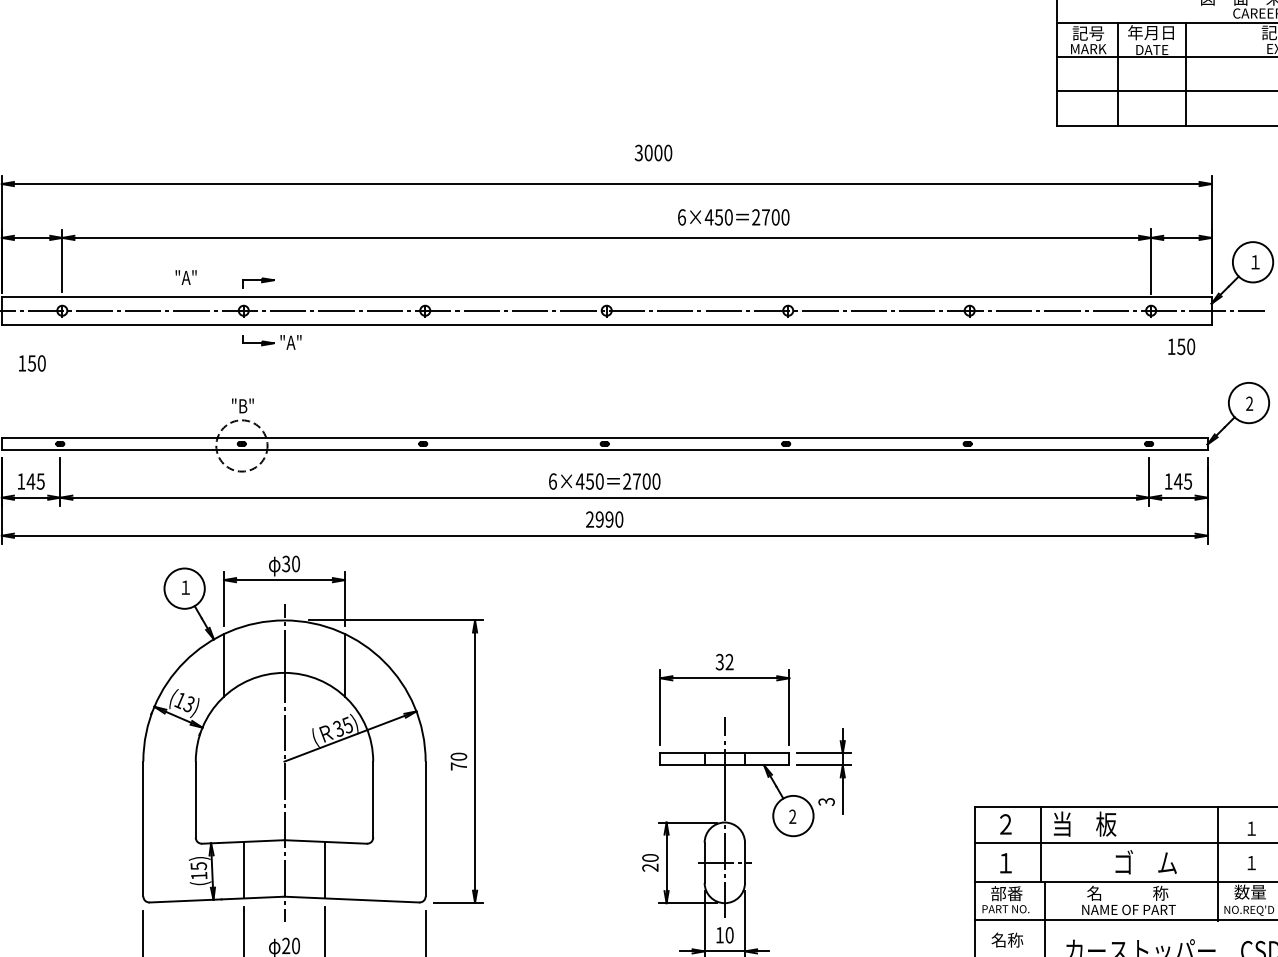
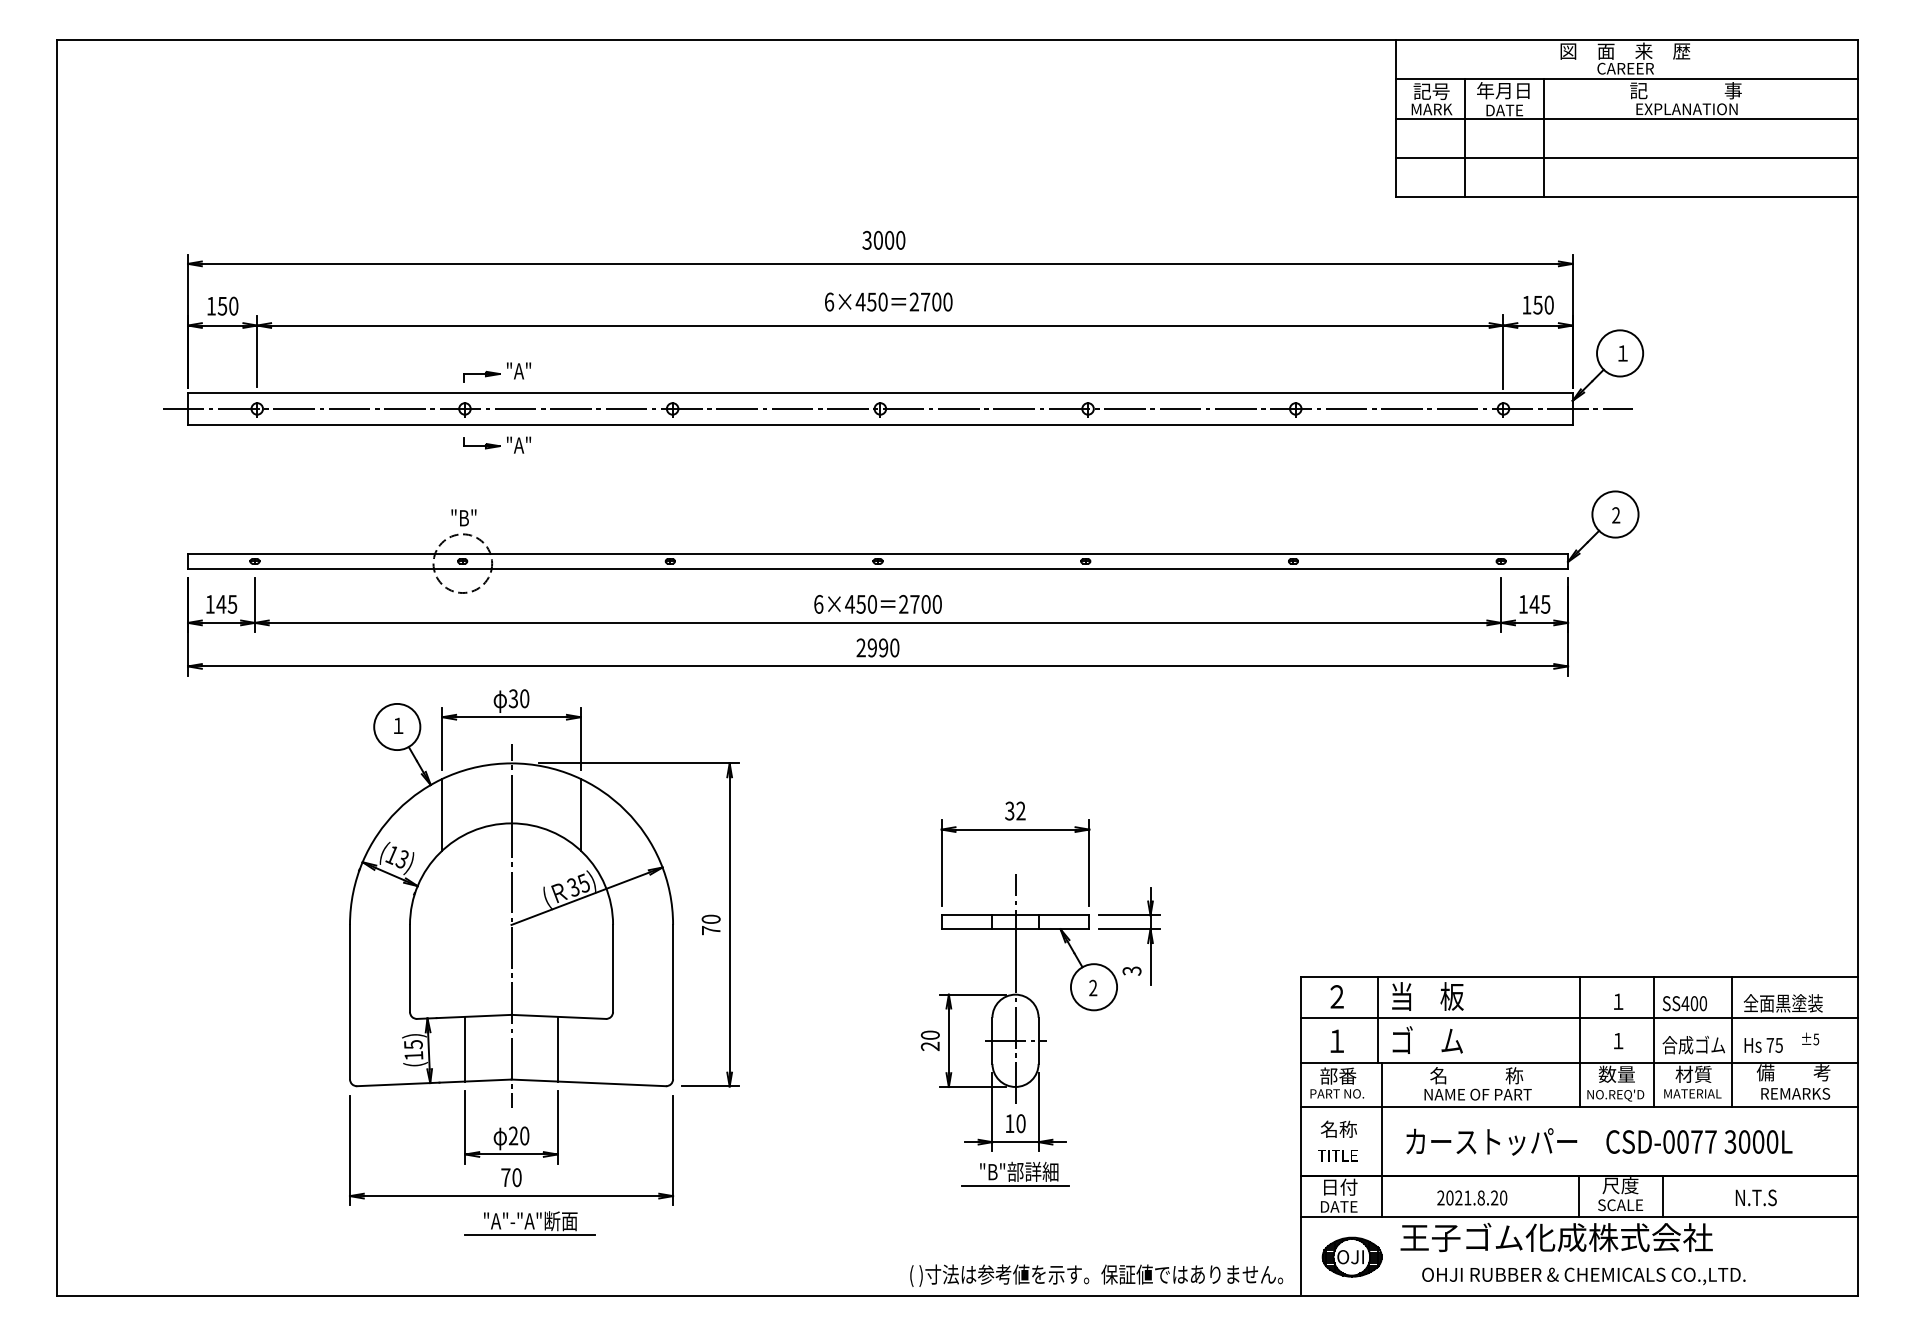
text: (653, 152) -> (883, 239), moved
text: (733, 216) -> (888, 301), moved
text: (186, 277) -> (519, 370), moved
text: (1181, 346) -> (1538, 304), moved
text: (31, 362) -> (222, 305), moved
text: (1145, 861) -> (1427, 1039), moved

